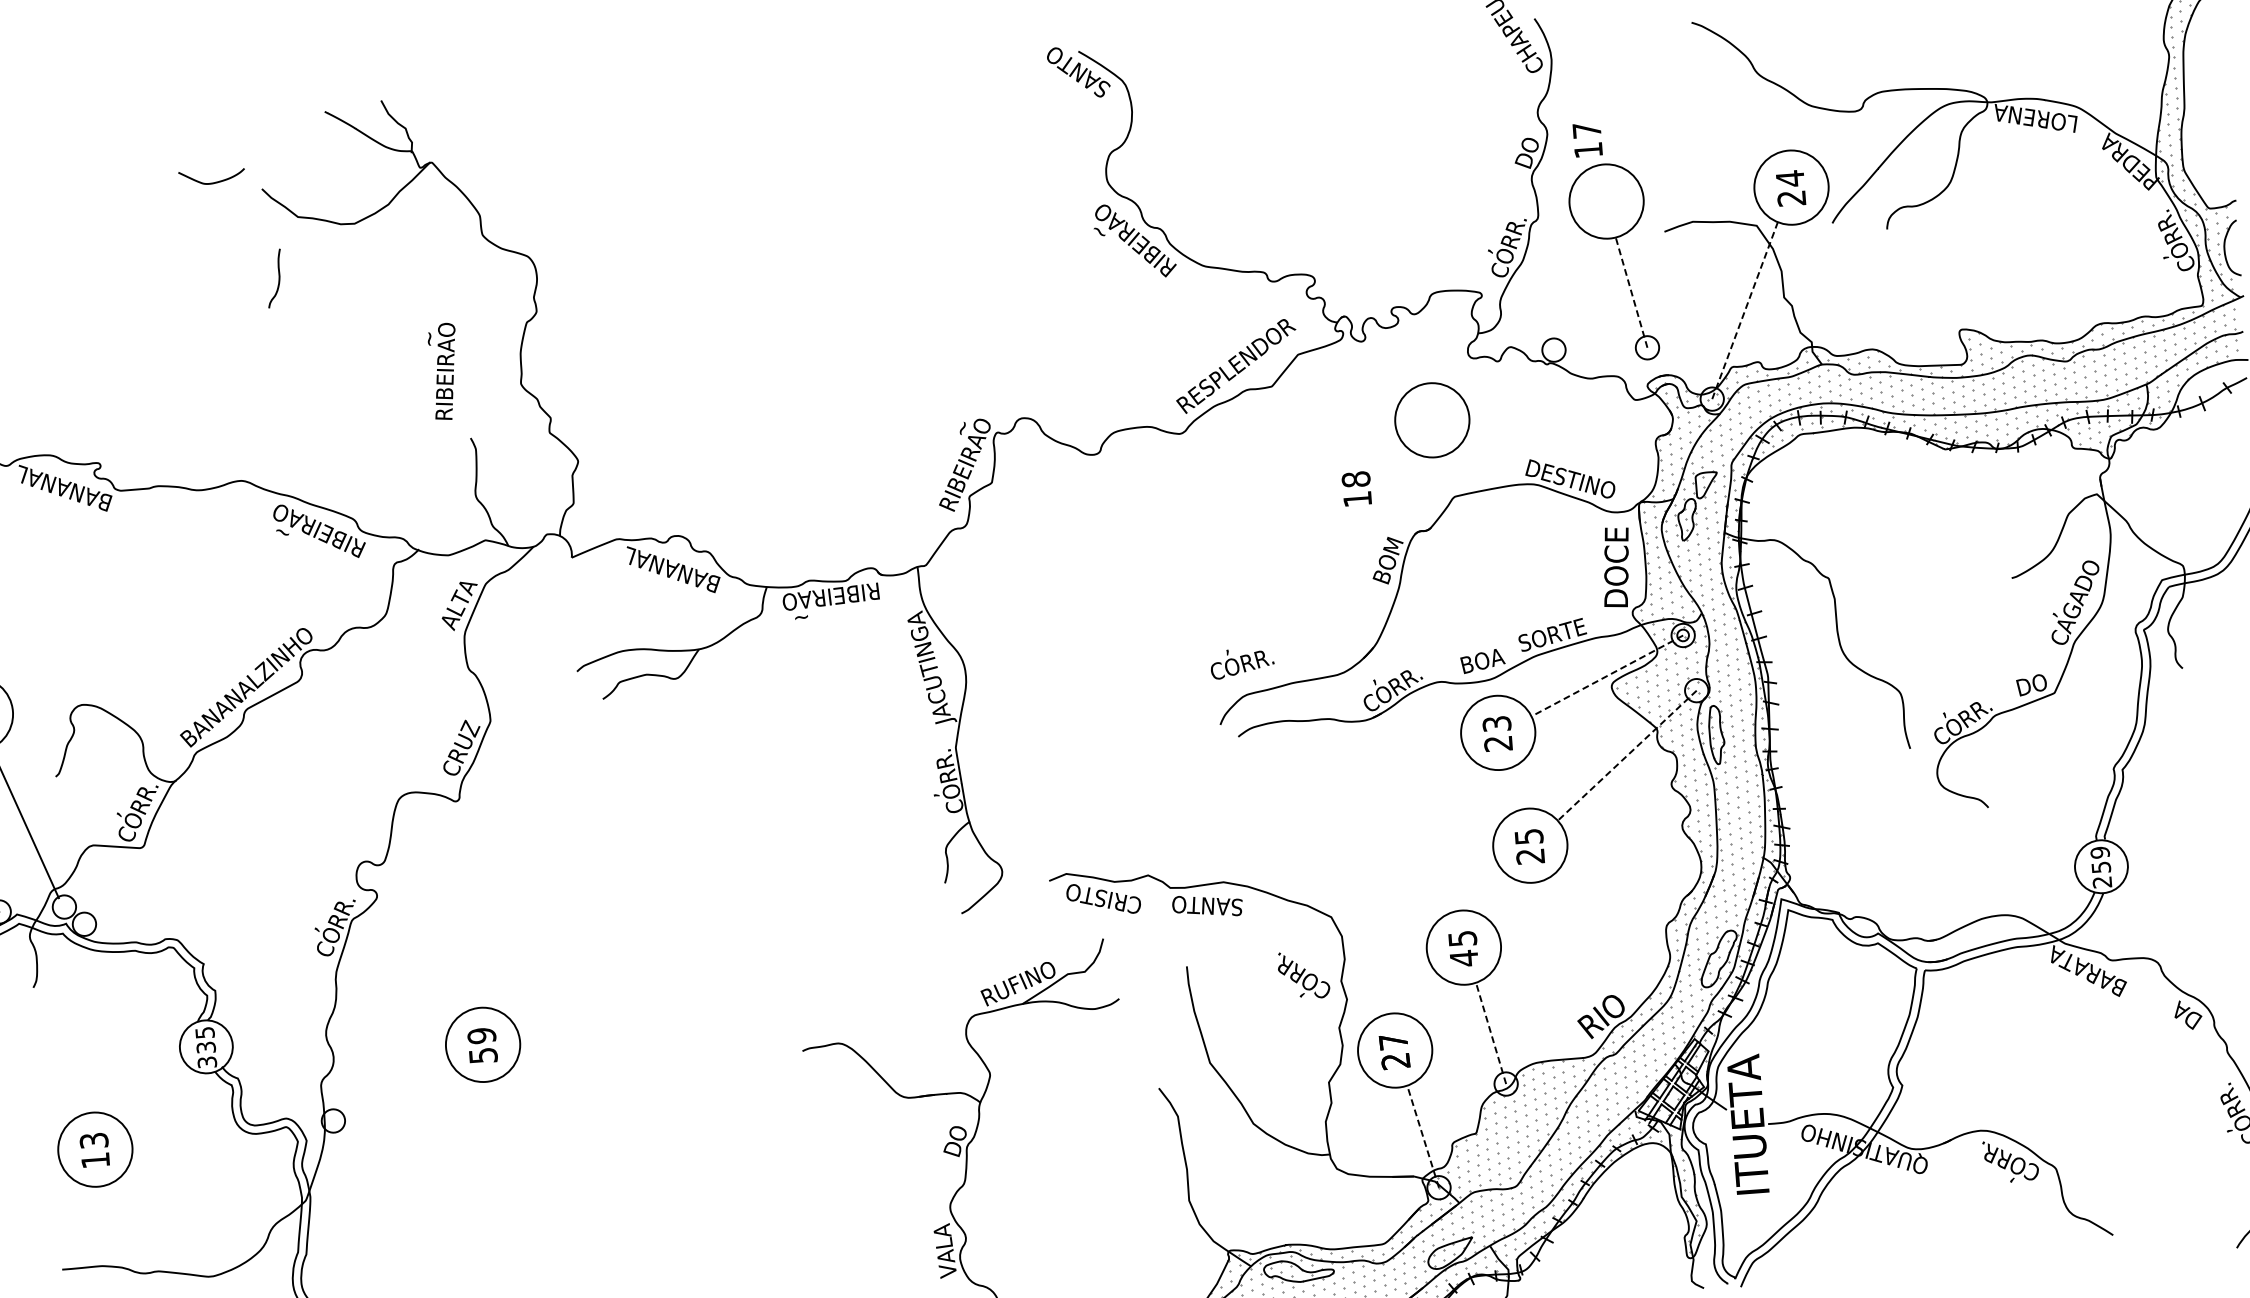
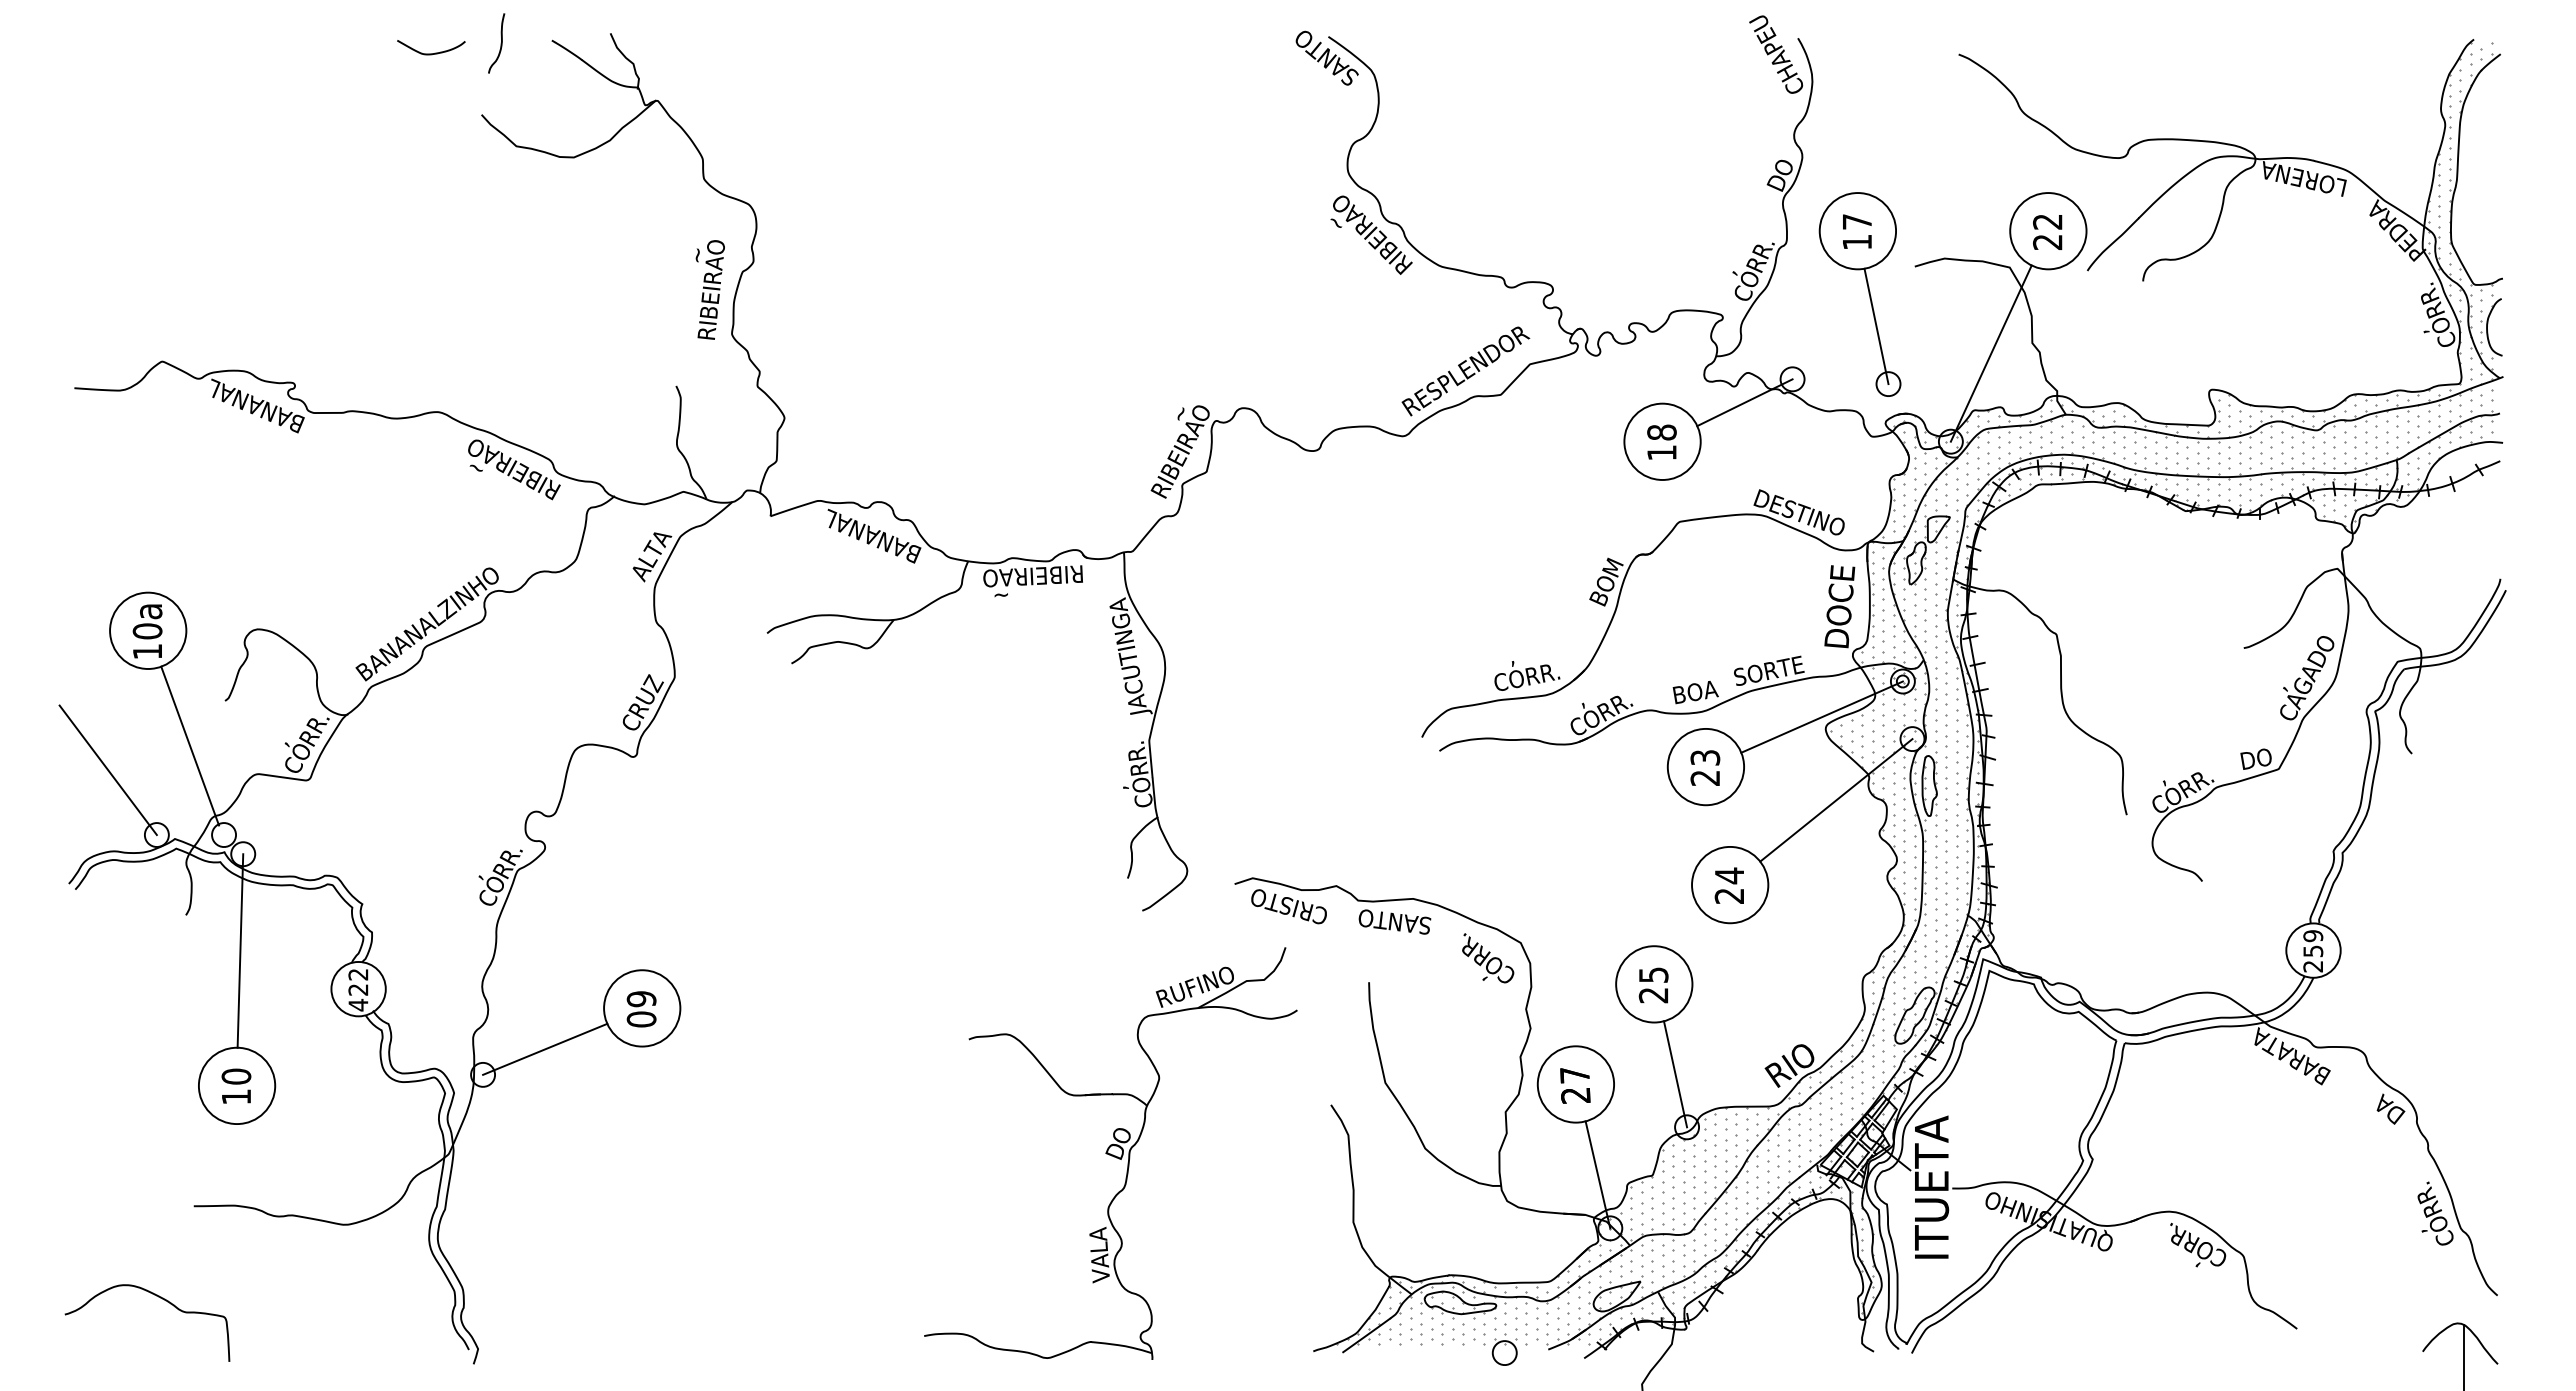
text: (1587, 139) -> (1857, 231), moved
text: (1789, 178) -> (2047, 221), 24 -> 22
curve: (212, 182) -> (431, 53), moved
curve: (278, 278) -> (500, 43), moved
line: (1631, 292) -> (1876, 326), dashed -> solid
line: (1745, 310) -> (1991, 353), dashed -> solid
text: (443, 371) -> (709, 289), moved
line: (1509, 376) -> (1744, 402), added
text: (1356, 488) -> (1661, 441), moved
text: (1242, 662) -> (1527, 675), moved
line: (1606, 676) -> (1821, 717), dashed -> solid
line: (1627, 755) -> (1836, 800), dashed -> solid
text: (1528, 836) -> (1729, 875), 25 -> 24
text: (1463, 958) -> (1653, 995), 45 -> 25
text: (1304, 975) -> (1488, 958), moved
line: (88, 1017) -> (240, 950), added
line: (1491, 1032) -> (1675, 1073), dashed -> solid
text: (206, 1048) -> (358, 990), 335 -> 422
text: (483, 1055) -> (641, 1019), 59 -> 09
line: (392, 1090) -> (545, 1048), added
line: (1422, 1136) -> (1597, 1174), dashed -> solid
text: (94, 1140) -> (236, 1076), 13 -> 10

